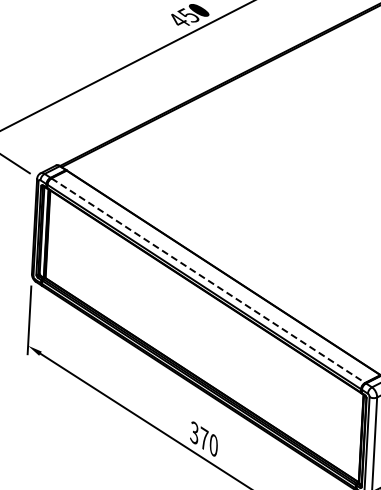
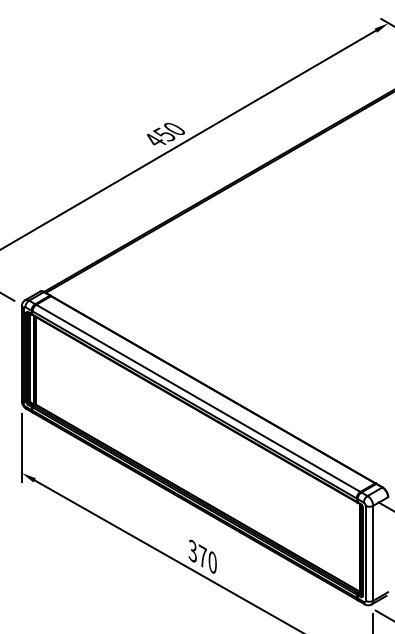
line: (208, 280) -> (198, 398), dashed -> solid

